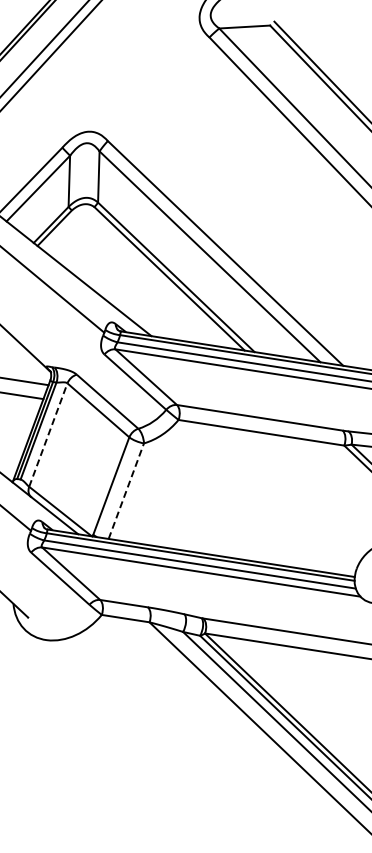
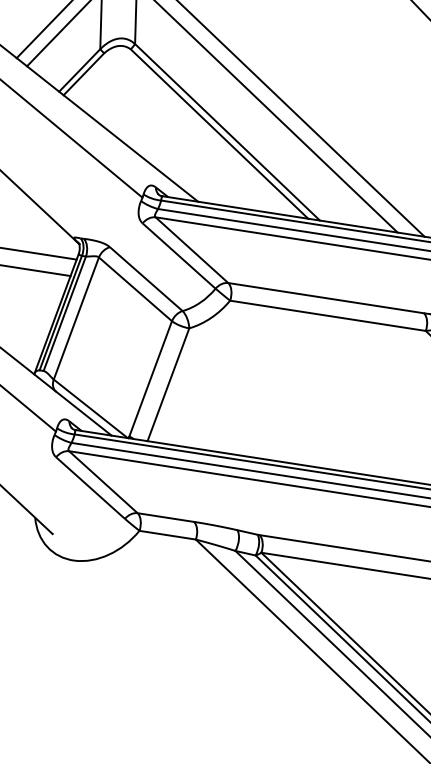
line: (48, 434) -> (76, 317), dashed -> solid
line: (126, 491) -> (168, 385), dashed -> solid

